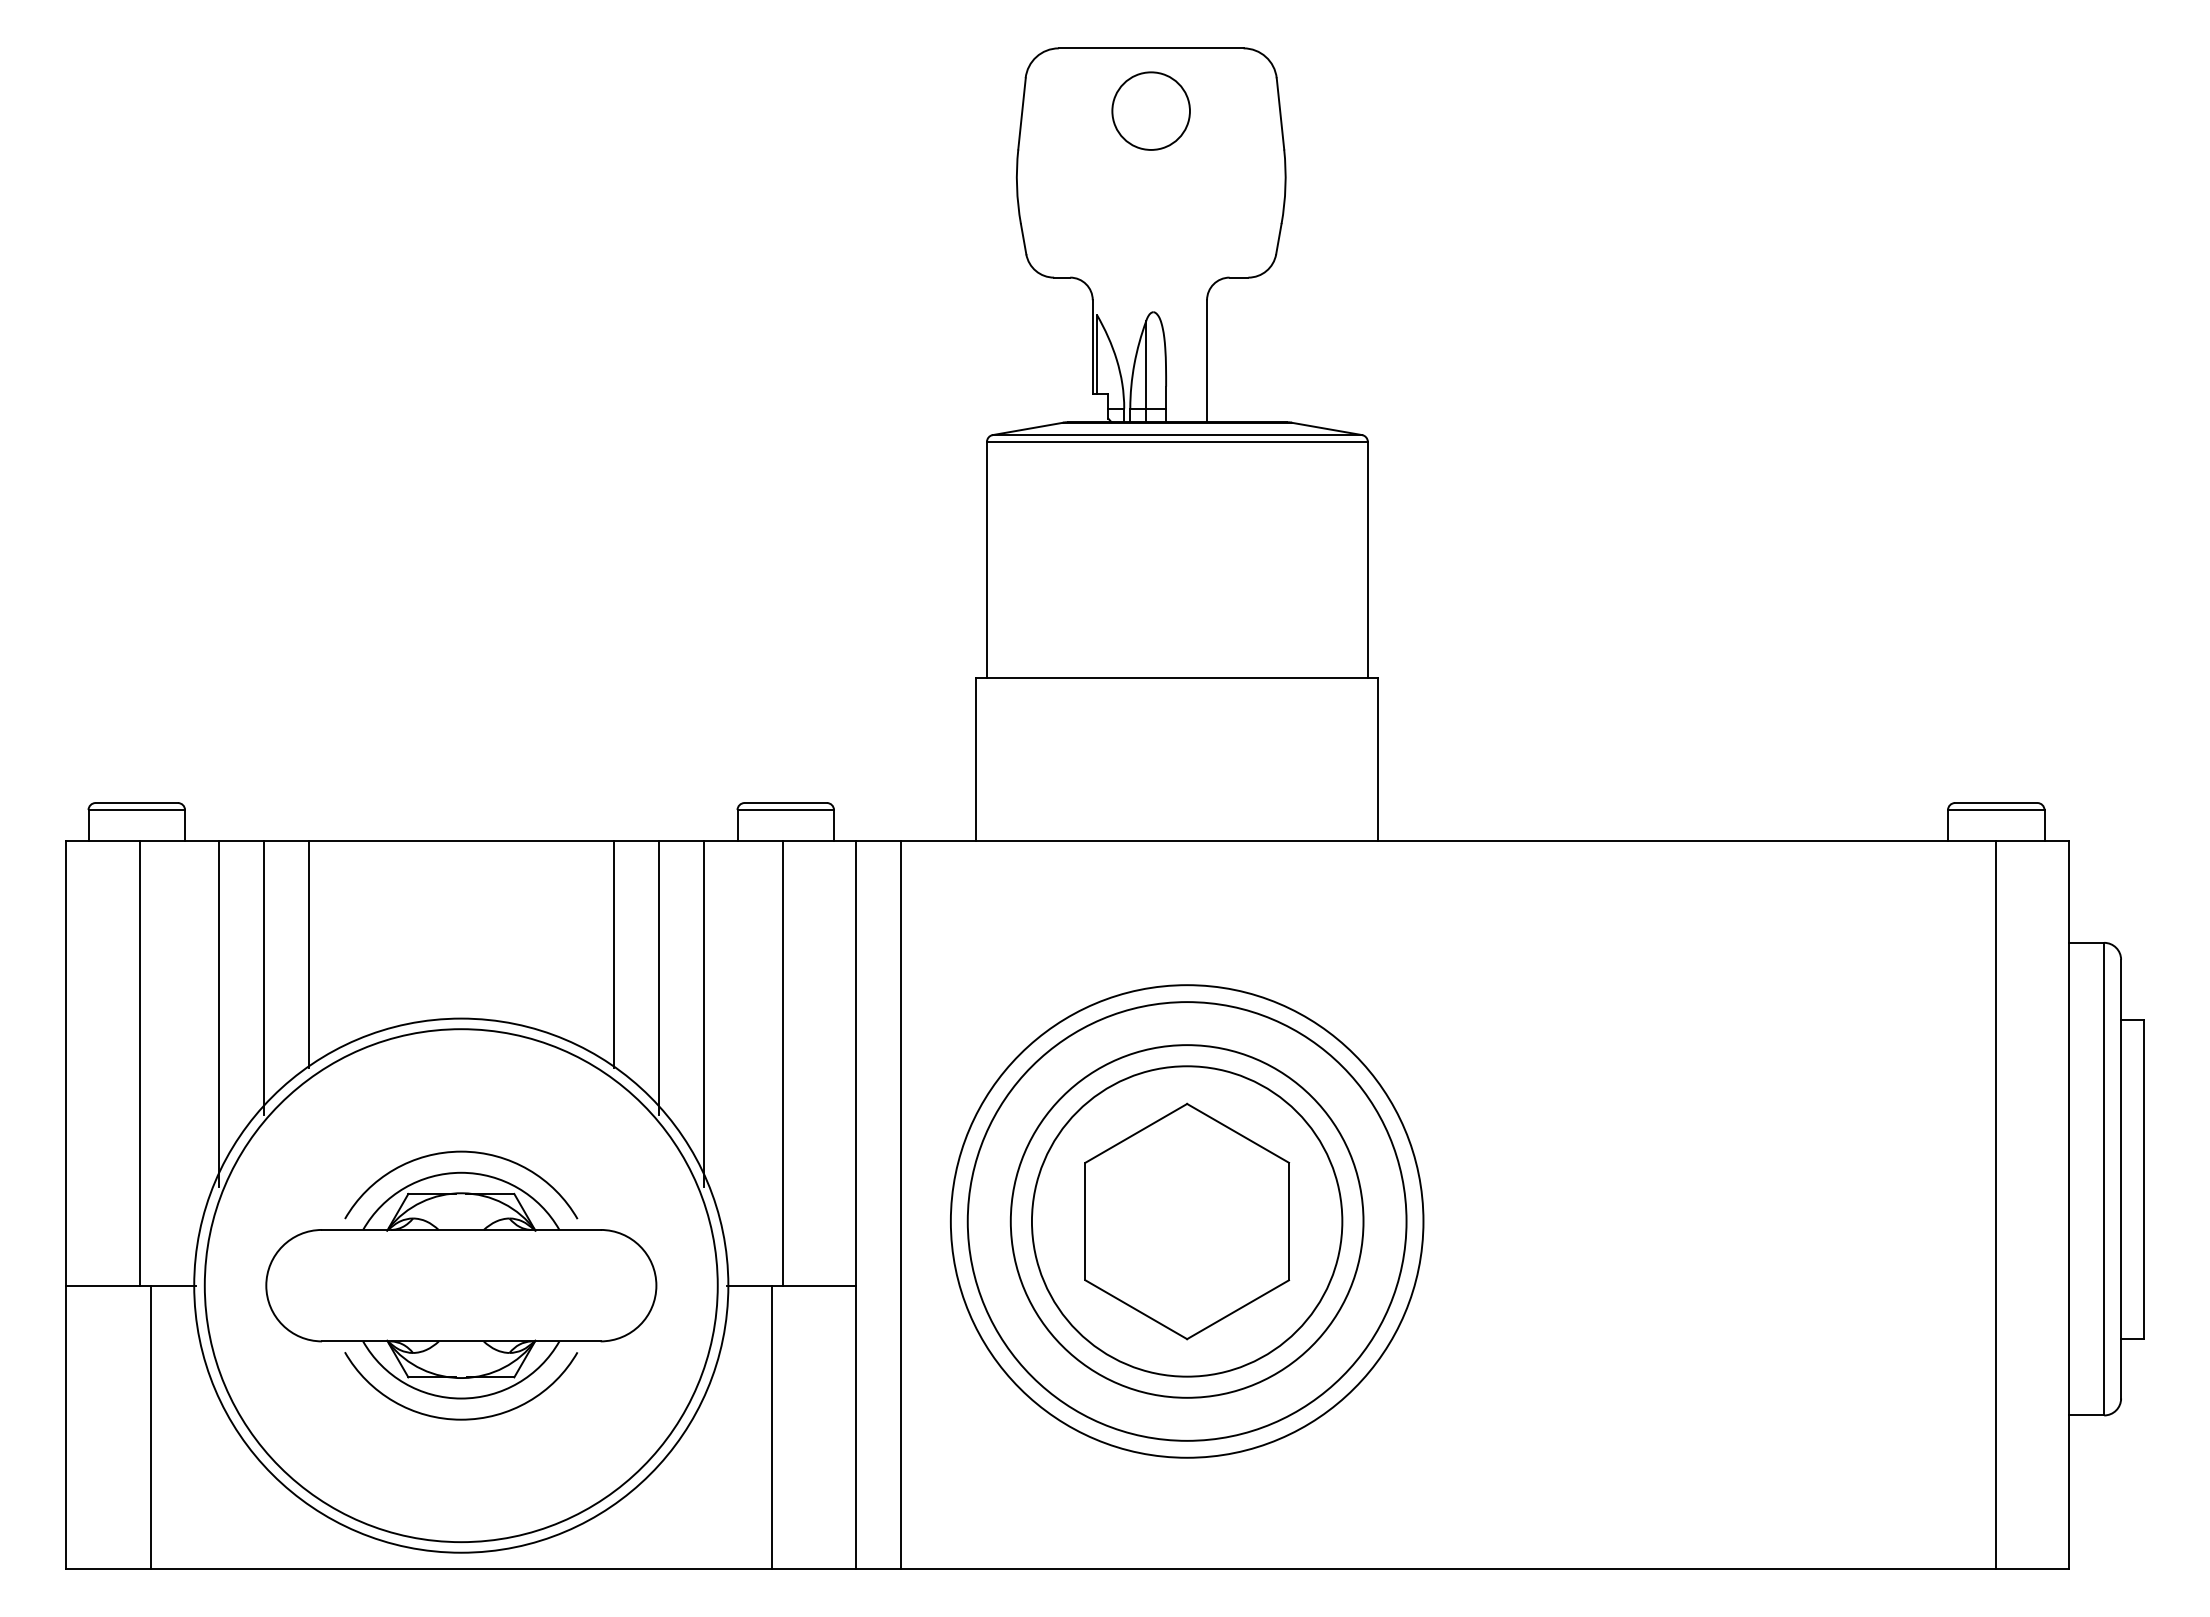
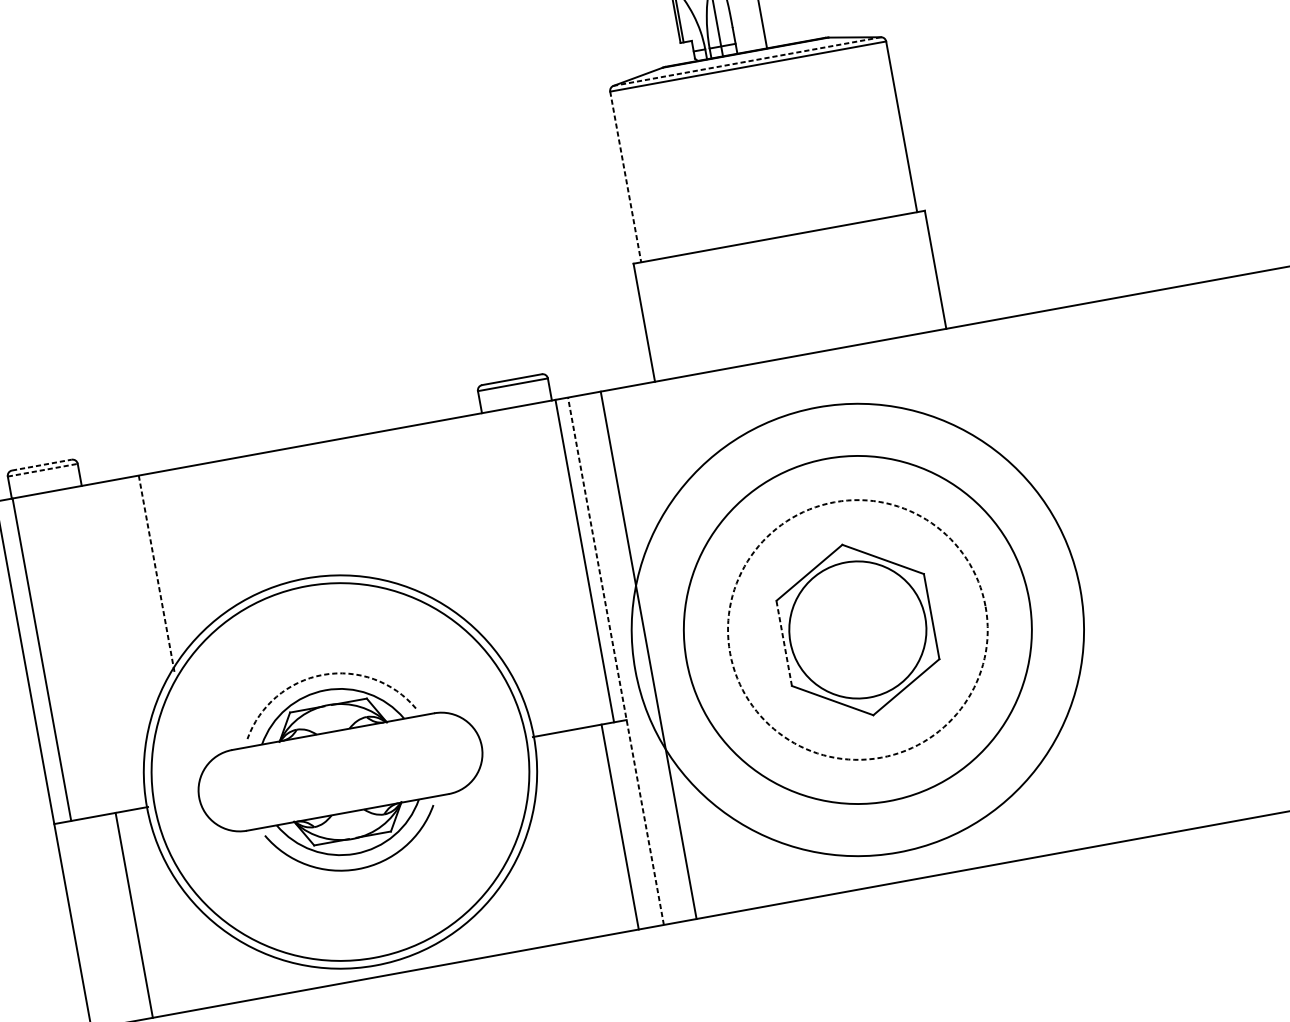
line: (1177, 435) -> (747, 61), solid -> dashed
line: (986, 559) -> (625, 176), solid -> dashed
line: (137, 803) -> (42, 465), solid -> dashed
line: (137, 810) -> (43, 470), solid -> dashed
line: (308, 953) -> (186, 551), removed
line: (613, 953) -> (407, 511), removed
line: (263, 977) -> (156, 574), solid -> dashed
line: (658, 977) -> (442, 522), removed
line: (218, 1013) -> (128, 606), removed
line: (703, 1013) -> (480, 542), removed
line: (139, 1062) -> (41, 659), moved
line: (782, 1062) -> (584, 560), moved
arc: (461, 1151) -> (322, 674), solid -> dashed
line: (856, 1204) -> (616, 661), solid -> dashed
line: (1085, 1221) -> (784, 643), solid -> dashed
circle: (1186, 1221) -> (857, 630), size x0.6
circle: (1186, 1221) -> (857, 630), size x1.4
circle: (1186, 1221) -> (857, 630), solid -> dashed
line: (771, 1426) -> (619, 826), moved

